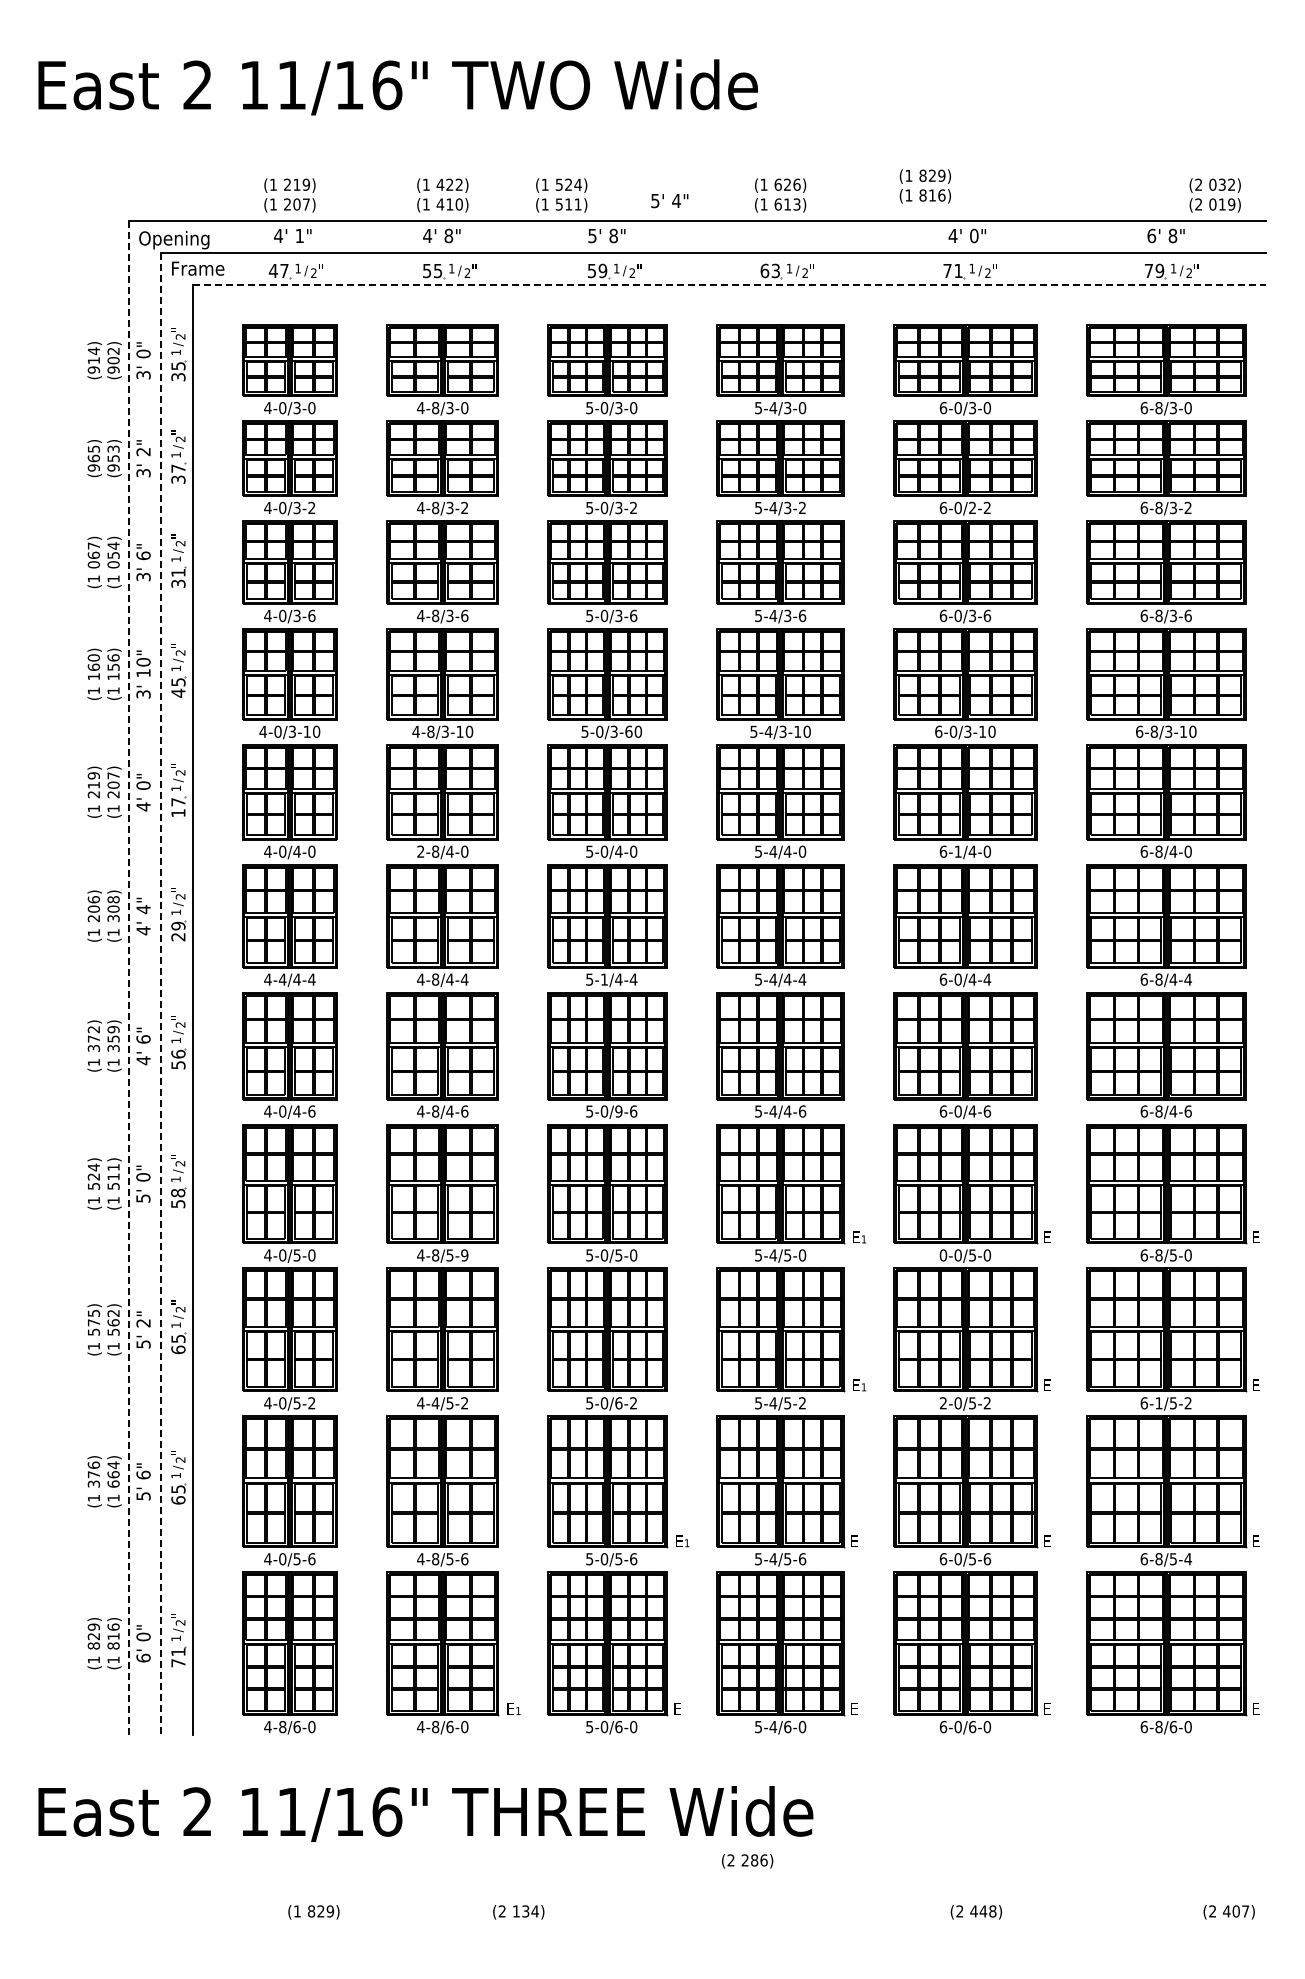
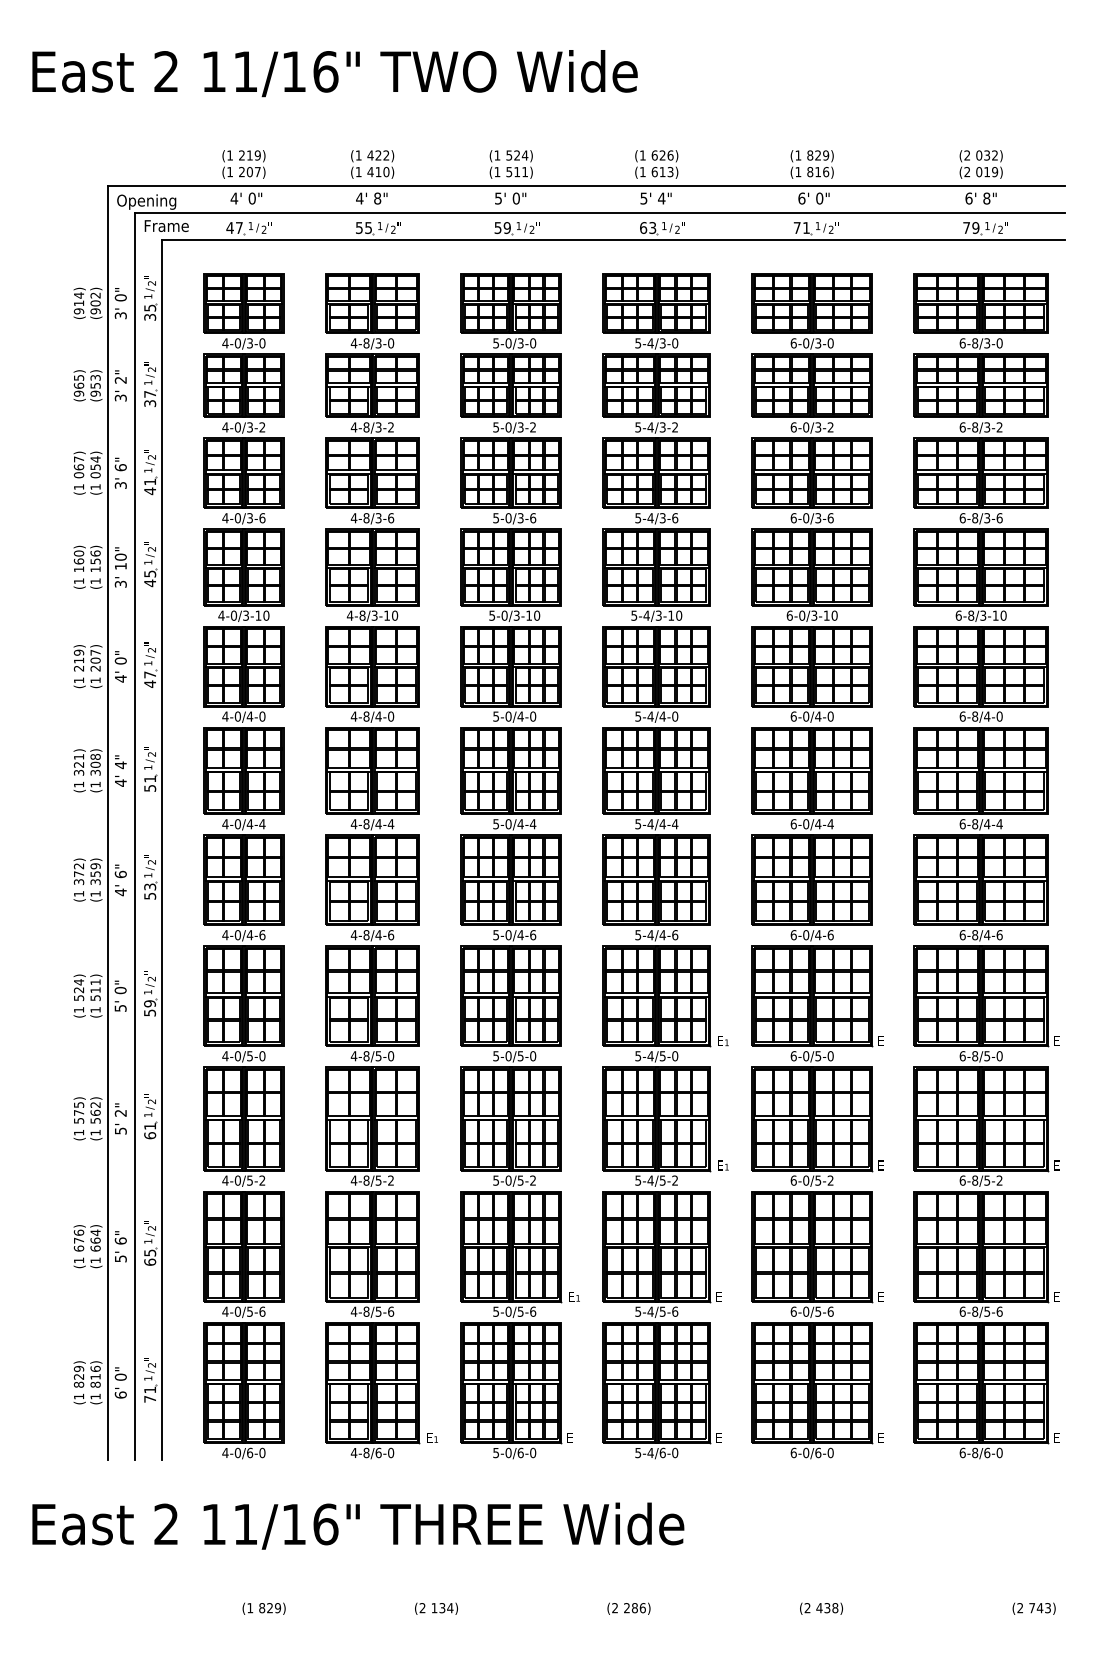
text: (924, 186) -> (811, 164), moved
text: (561, 195) -> (511, 164), moved
text: (1214, 195) -> (980, 164), moved
text: (669, 201) -> (655, 199), moved
text: (299, 235) -> (252, 198), 1" -> 0"
text: (613, 235) -> (516, 198), 8" -> 0"
text: (952, 235) -> (801, 198), 4' -> 6'
line: (729, 285) -> (613, 240), dashed -> solid
text: (972, 508) -> (818, 427), 6-0/2-2 -> 6-0/3-2
text: (178, 583) -> (150, 490), 31 -> 41
text: (628, 731) -> (528, 615), 5-0/3-60 -> 5-0/3-10
text: (178, 812) -> (150, 683), 17 -> 47
text: (420, 851) -> (353, 716), 2-8/4-0 -> 4-8/4-0
text: (957, 851) -> (805, 716), 6-1/4-0 -> 6-0/4-0
text: (93, 909) -> (78, 765), 206) -> 321)
text: (178, 931) -> (150, 783), 29 -> 51
line: (128, 978) -> (108, 823), dashed -> solid
text: (282, 979) -> (237, 824), 4-4/4-4 -> 4-0/4-4
text: (604, 979) -> (508, 824), 5-1/4-4 -> 5-0/4-4
line: (160, 994) -> (135, 836), dashed -> solid
text: (178, 1054) -> (150, 887), 56 -> 53
text: (618, 1111) -> (520, 935), 5-0/9-6 -> 5-0/4-6
text: (178, 1192) -> (150, 1003), 58 -> 59
text: (464, 1255) -> (390, 1056), 4-8/5-9 -> 4-8/5-0
text: (943, 1255) -> (793, 1056), 0-0/5-0 -> 6-0/5-0
text: (178, 1338) -> (150, 1126), 65 -> 61
text: (435, 1403) -> (366, 1180), 4-4/5-2 -> 4-8/5-2
text: (618, 1403) -> (520, 1180), 5-0/6-2 -> 5-0/5-2
text: (943, 1403) -> (793, 1180), 2-0/5-2 -> 6-0/5-2
text: (1158, 1403) -> (974, 1180), 6-1/5-2 -> 6-8/5-2
text: (93, 1483) -> (78, 1248), 376) -> 676)
text: (1188, 1559) -> (999, 1312), 6-8/5-4 -> 6-8/5-6
text: (282, 1726) -> (237, 1452), 4-8/6-0 -> 4-0/6-0
text: (747, 1861) -> (628, 1609), moved
text: (983, 1911) -> (827, 1608), 448) -> 438)
text: (1236, 1911) -> (1040, 1608), 407) -> 743)

